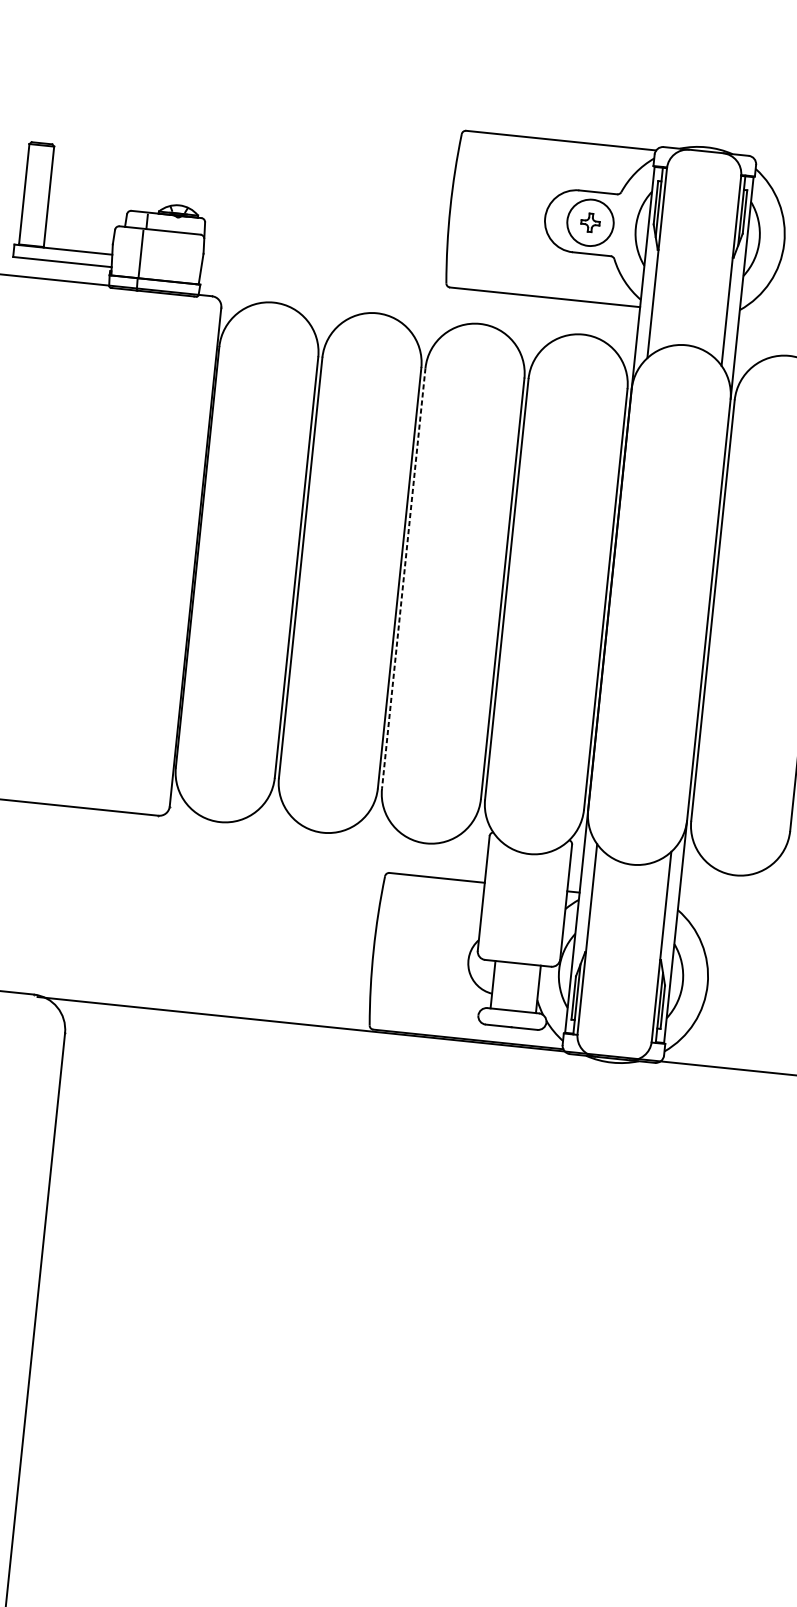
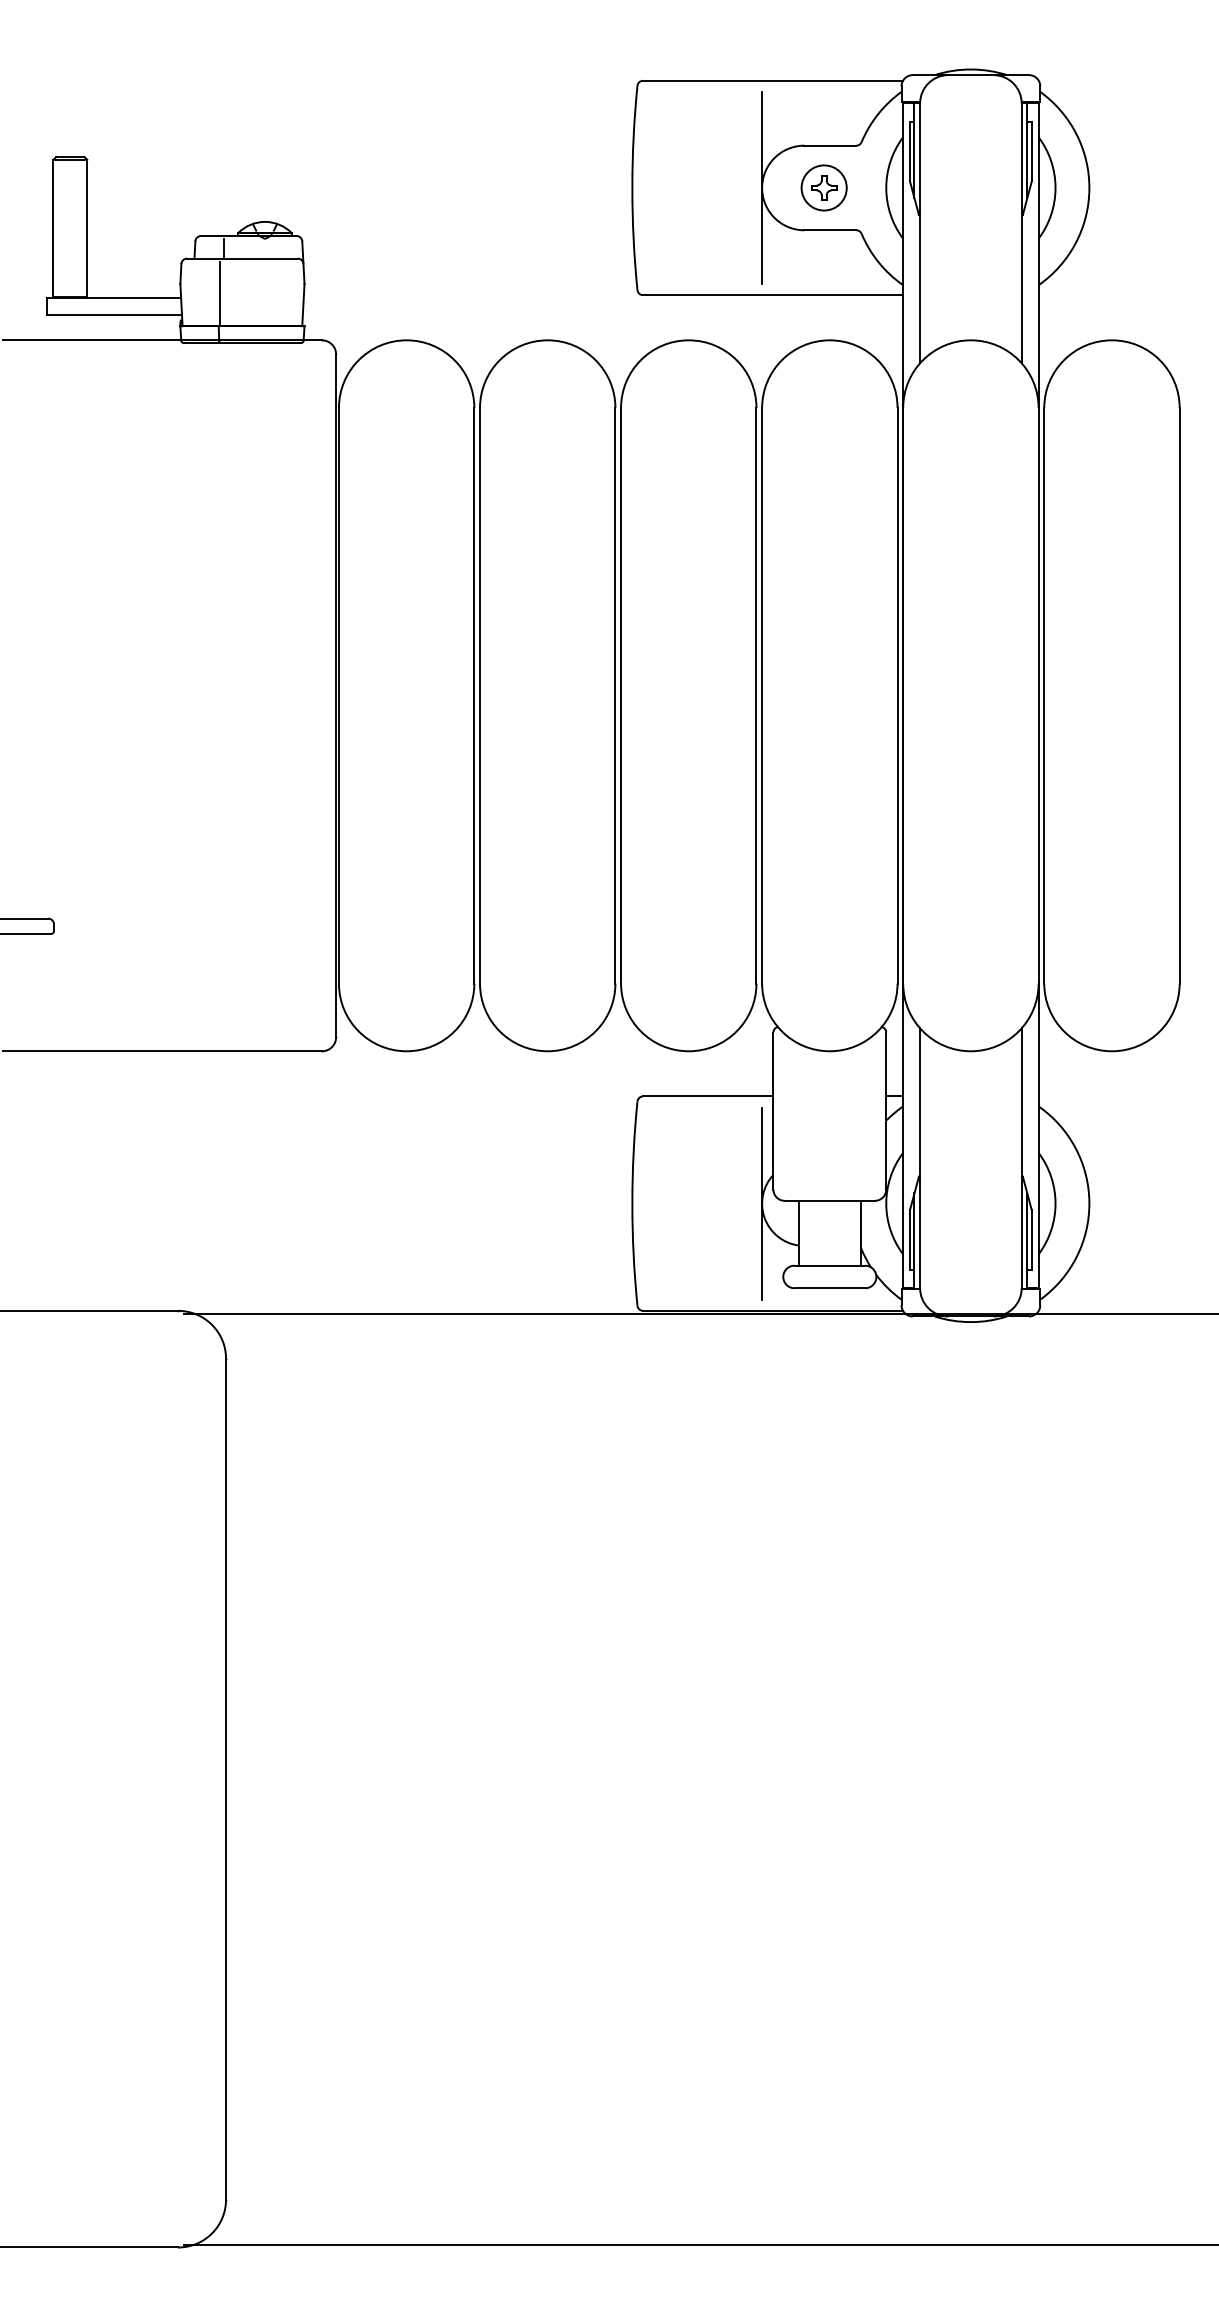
line: (545, 217) -> (762, 187), added
circle: (590, 222) -> (823, 187), size x0.71
line: (404, 578) -> (621, 695), dashed -> solid
line: (468, 960) -> (762, 1203), added

